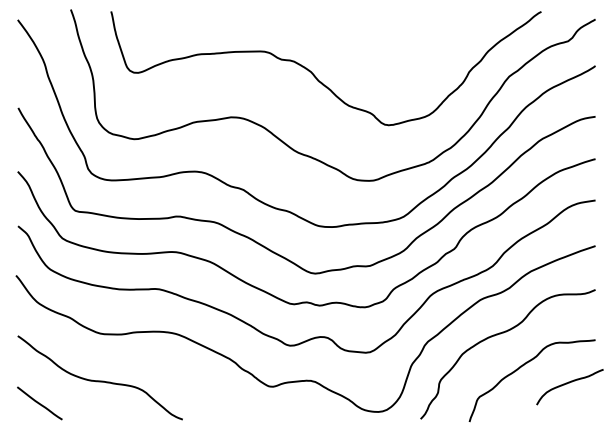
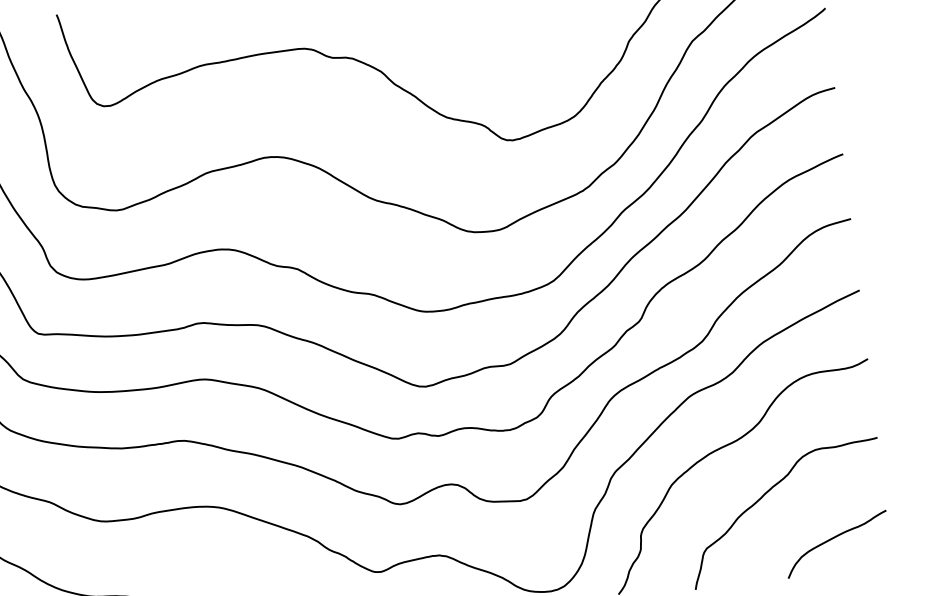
curve: (567, 384) -> (832, 540), moved

